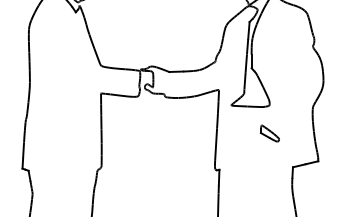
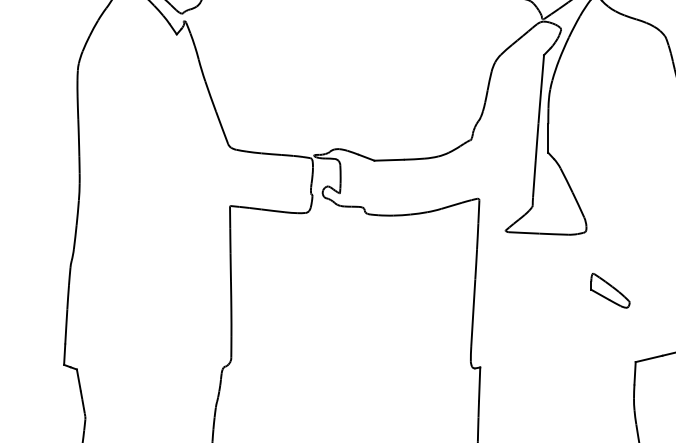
part: (269, 133) -> (609, 290), moved

